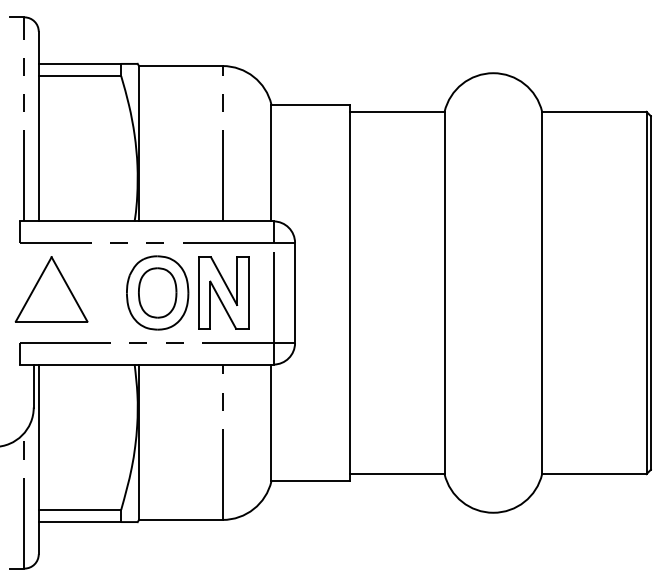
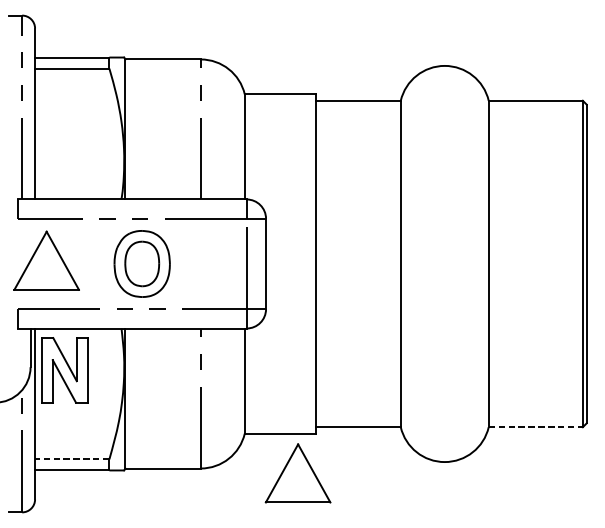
part: (223, 292) -> (64, 369), moved
line: (594, 474) -> (535, 427), solid -> dashed
line: (79, 509) -> (71, 459), solid -> dashed
part: (330, 525) -> (297, 473), added

